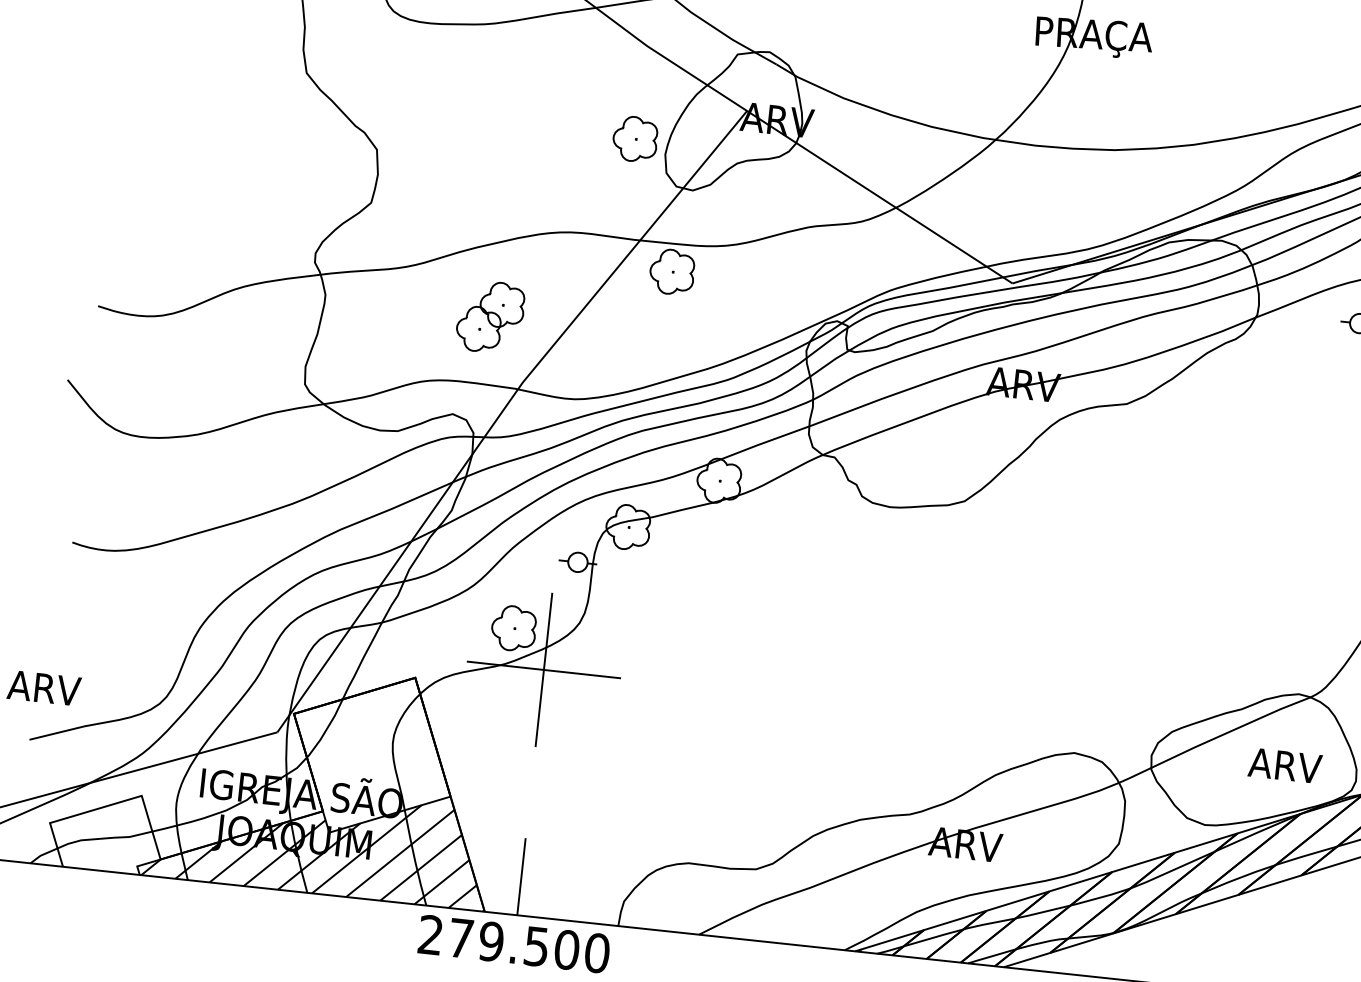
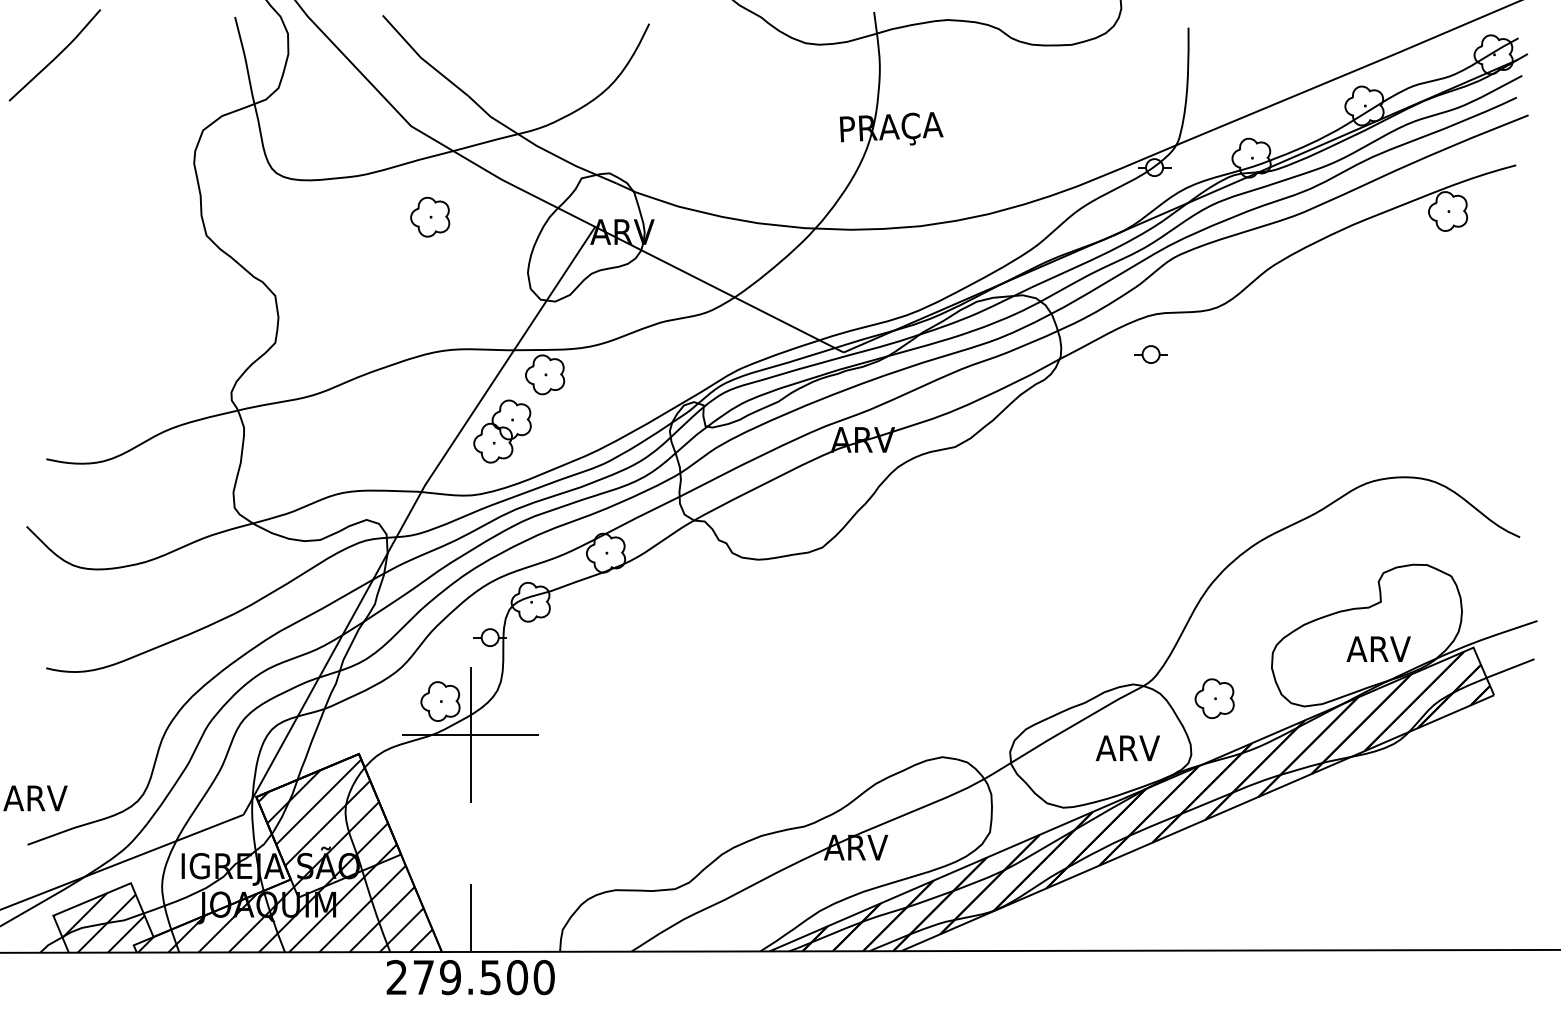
part: (635, 138) -> (430, 216), moved
part: (490, 317) -> (502, 431), moved
hatch: (371, 752) -> (327, 823), added
hatch: (100, 836) -> (98, 922), added

